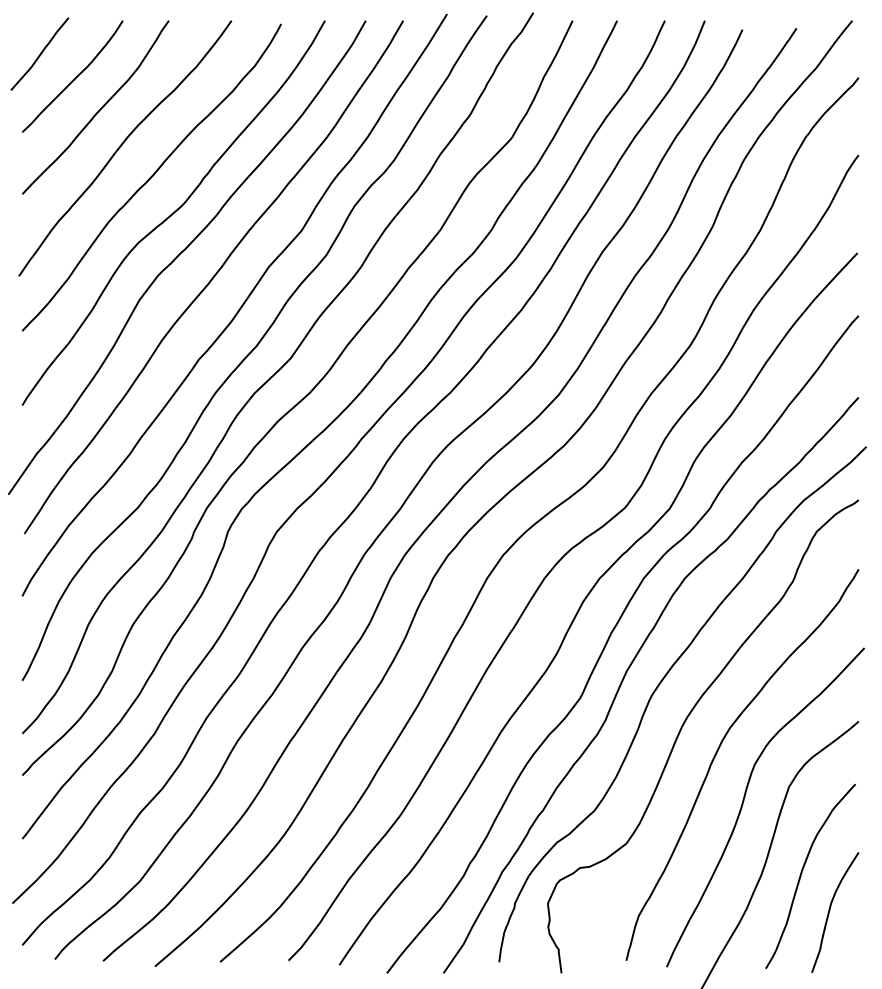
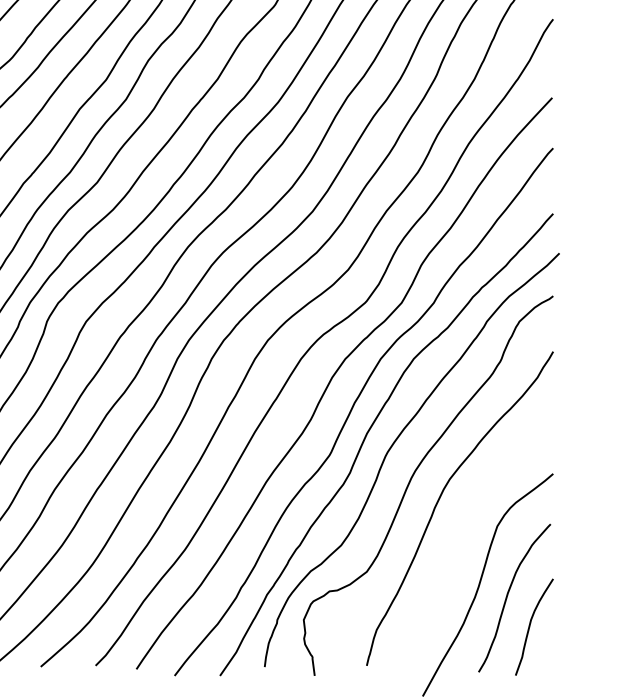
curve: (744, 801) -> (461, 538), removed

